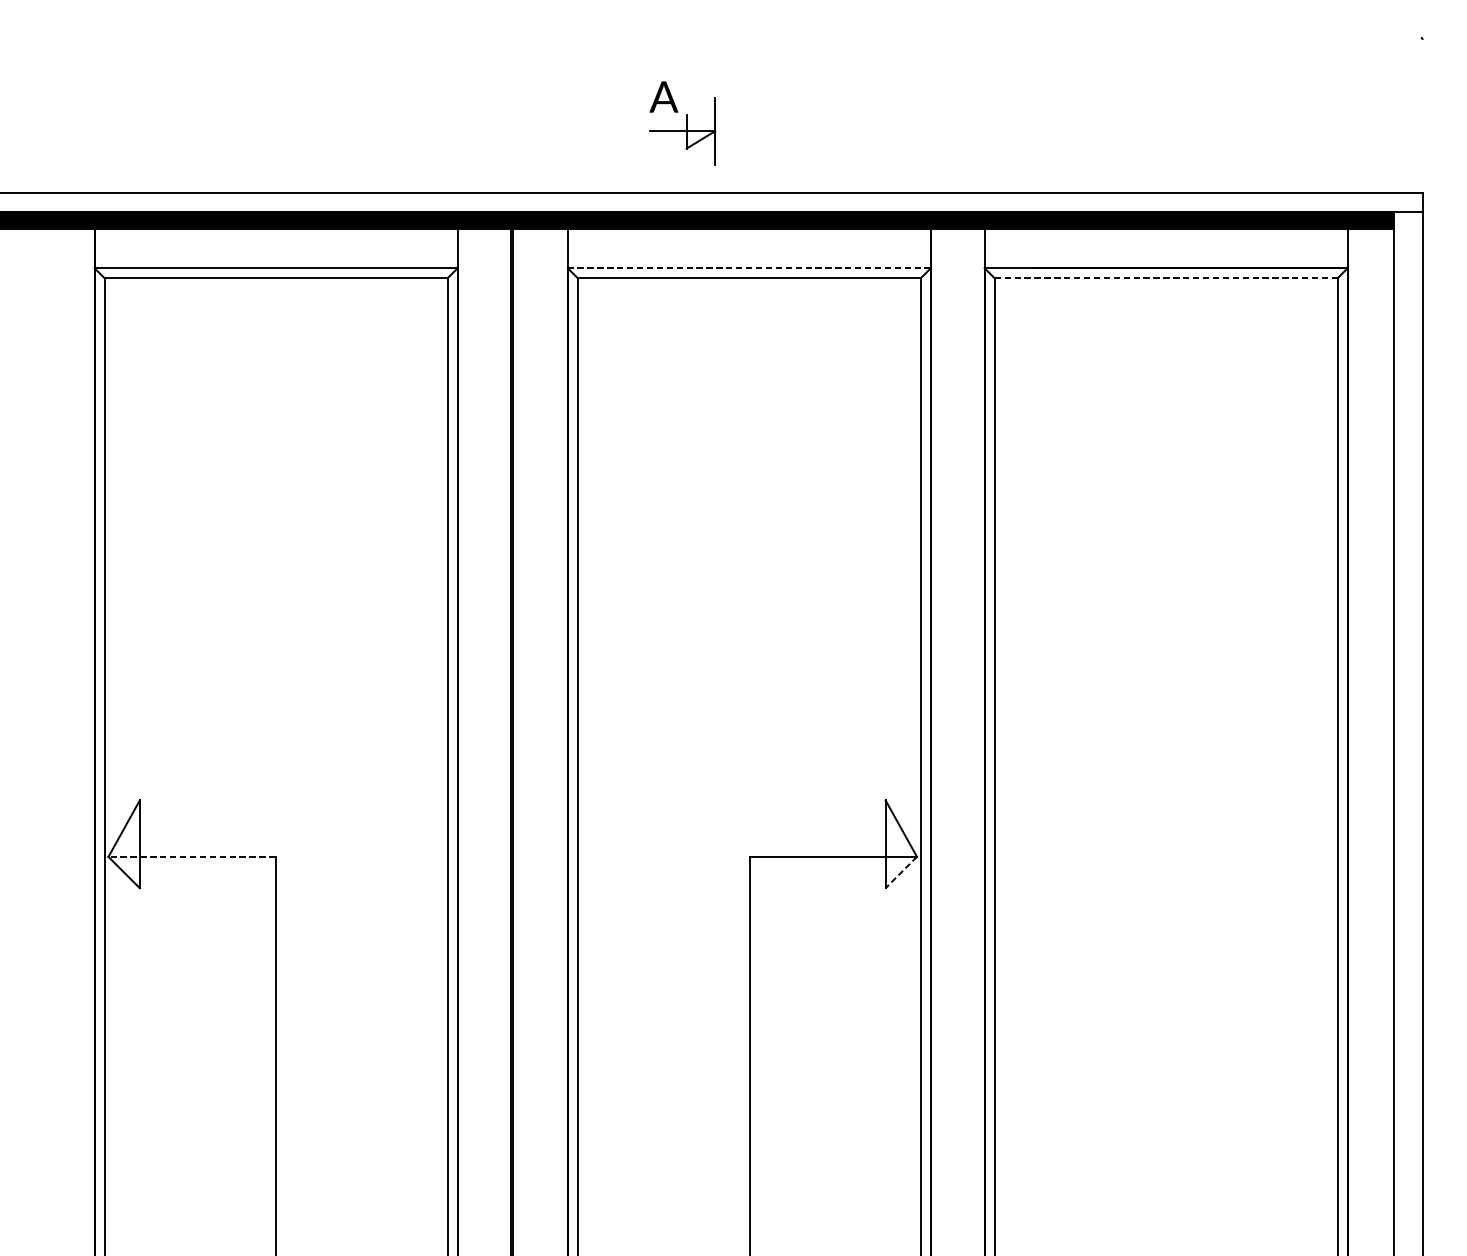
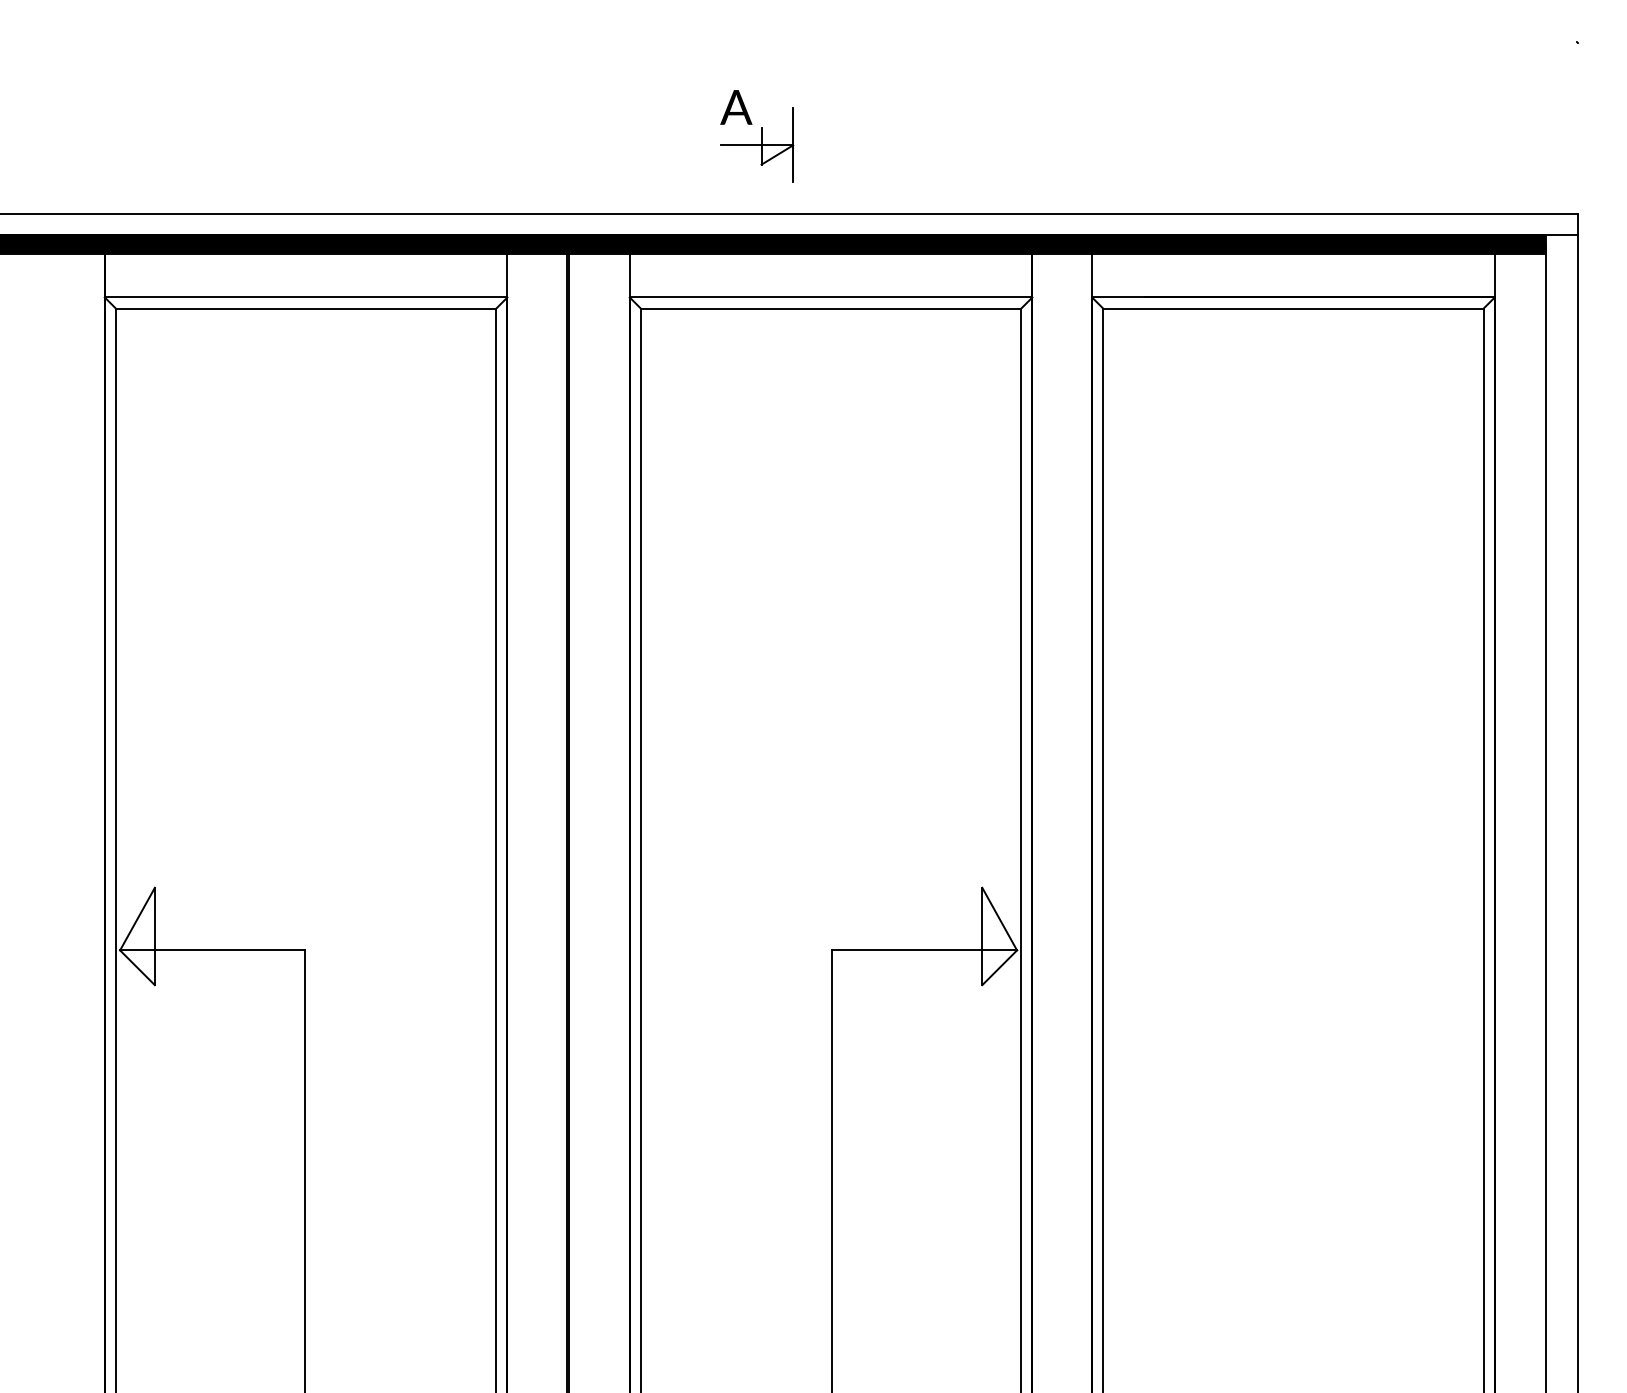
line: (748, 268) -> (830, 297), dashed -> solid
line: (1166, 278) -> (1293, 308), dashed -> solid
line: (191, 856) -> (212, 950), dashed -> solid
line: (901, 872) -> (999, 967), dashed -> solid

